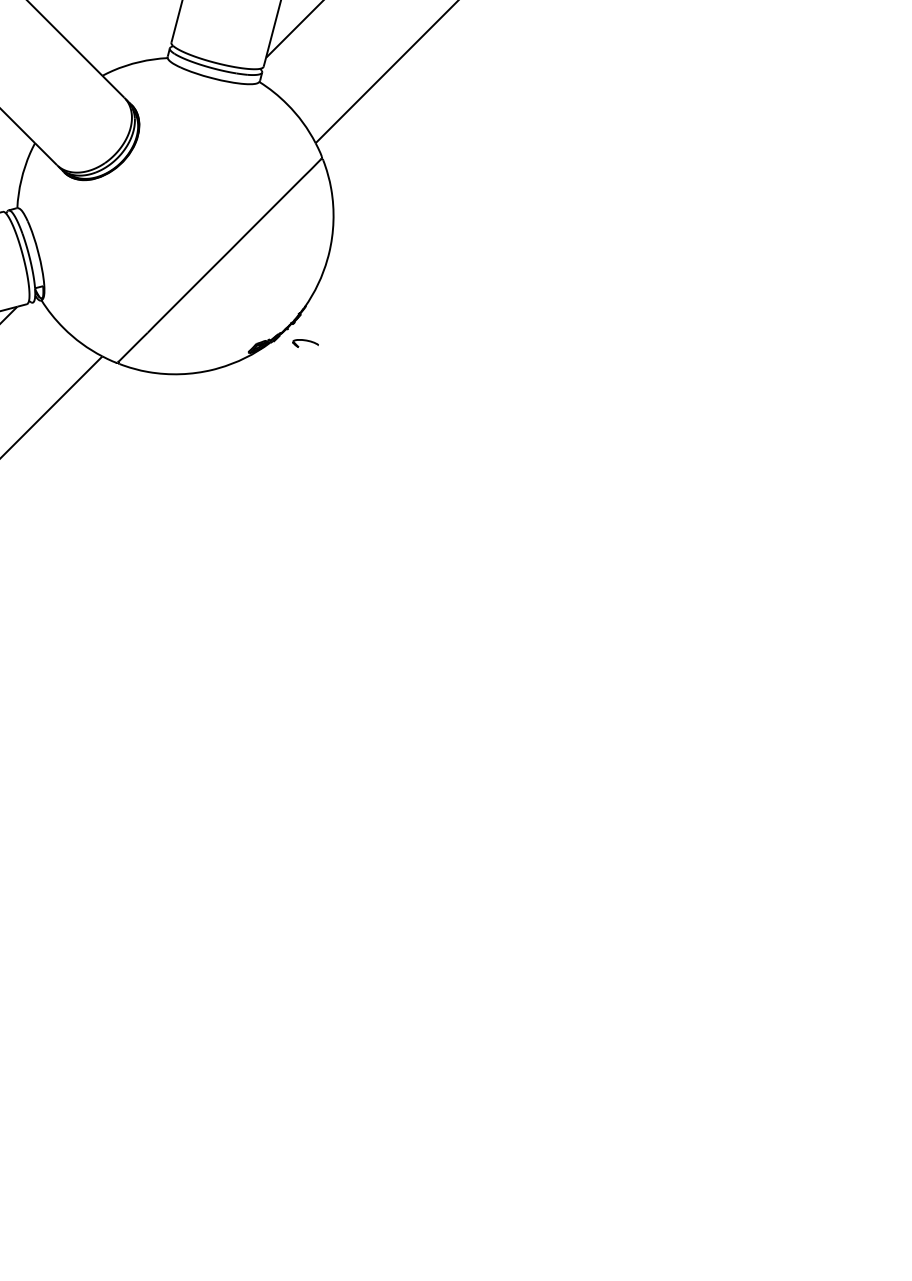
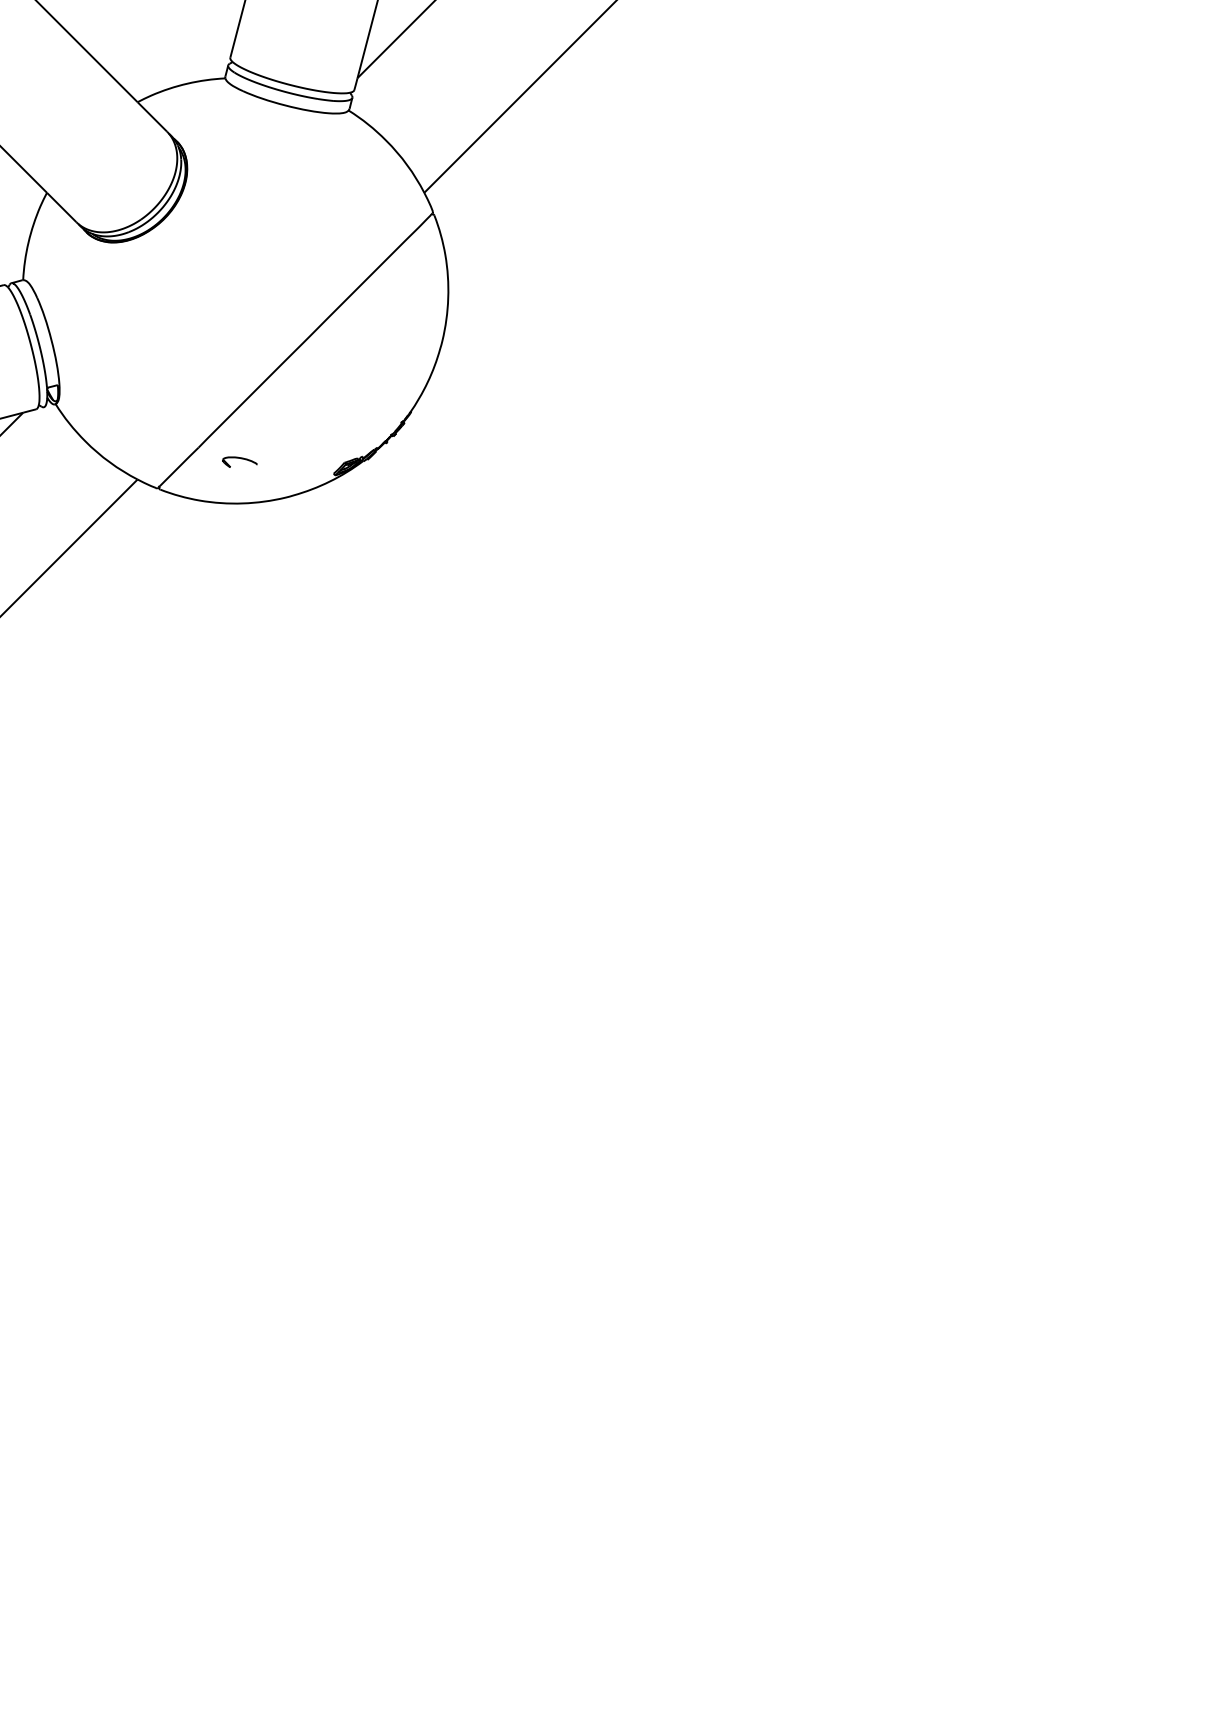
part: (305, 343) -> (239, 461), moved

